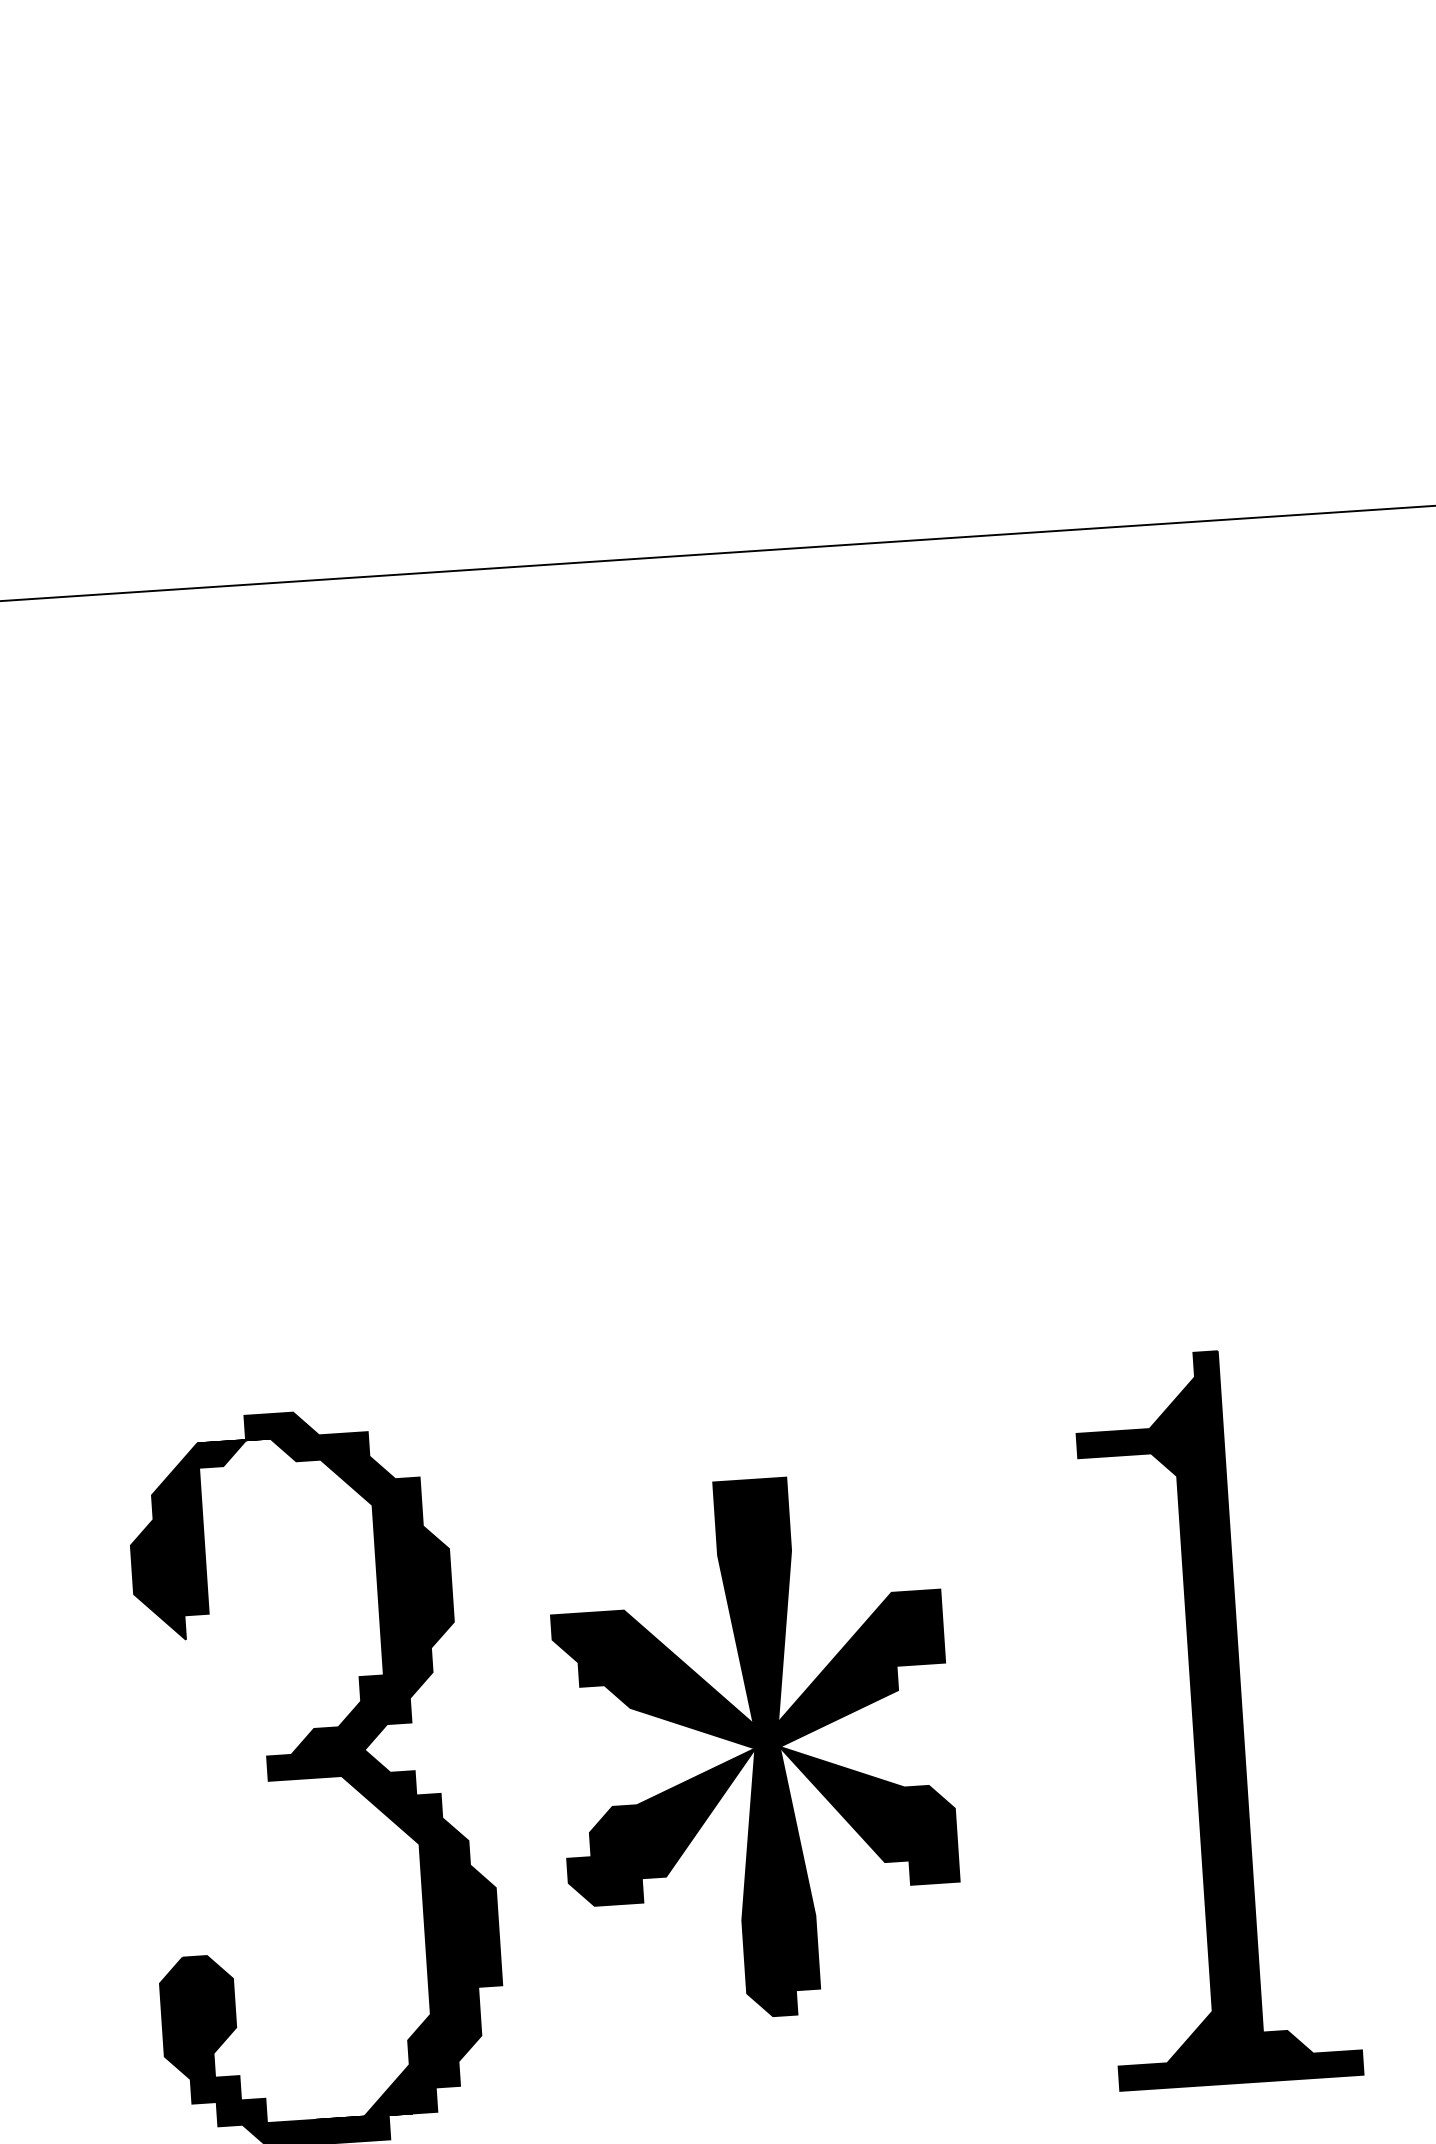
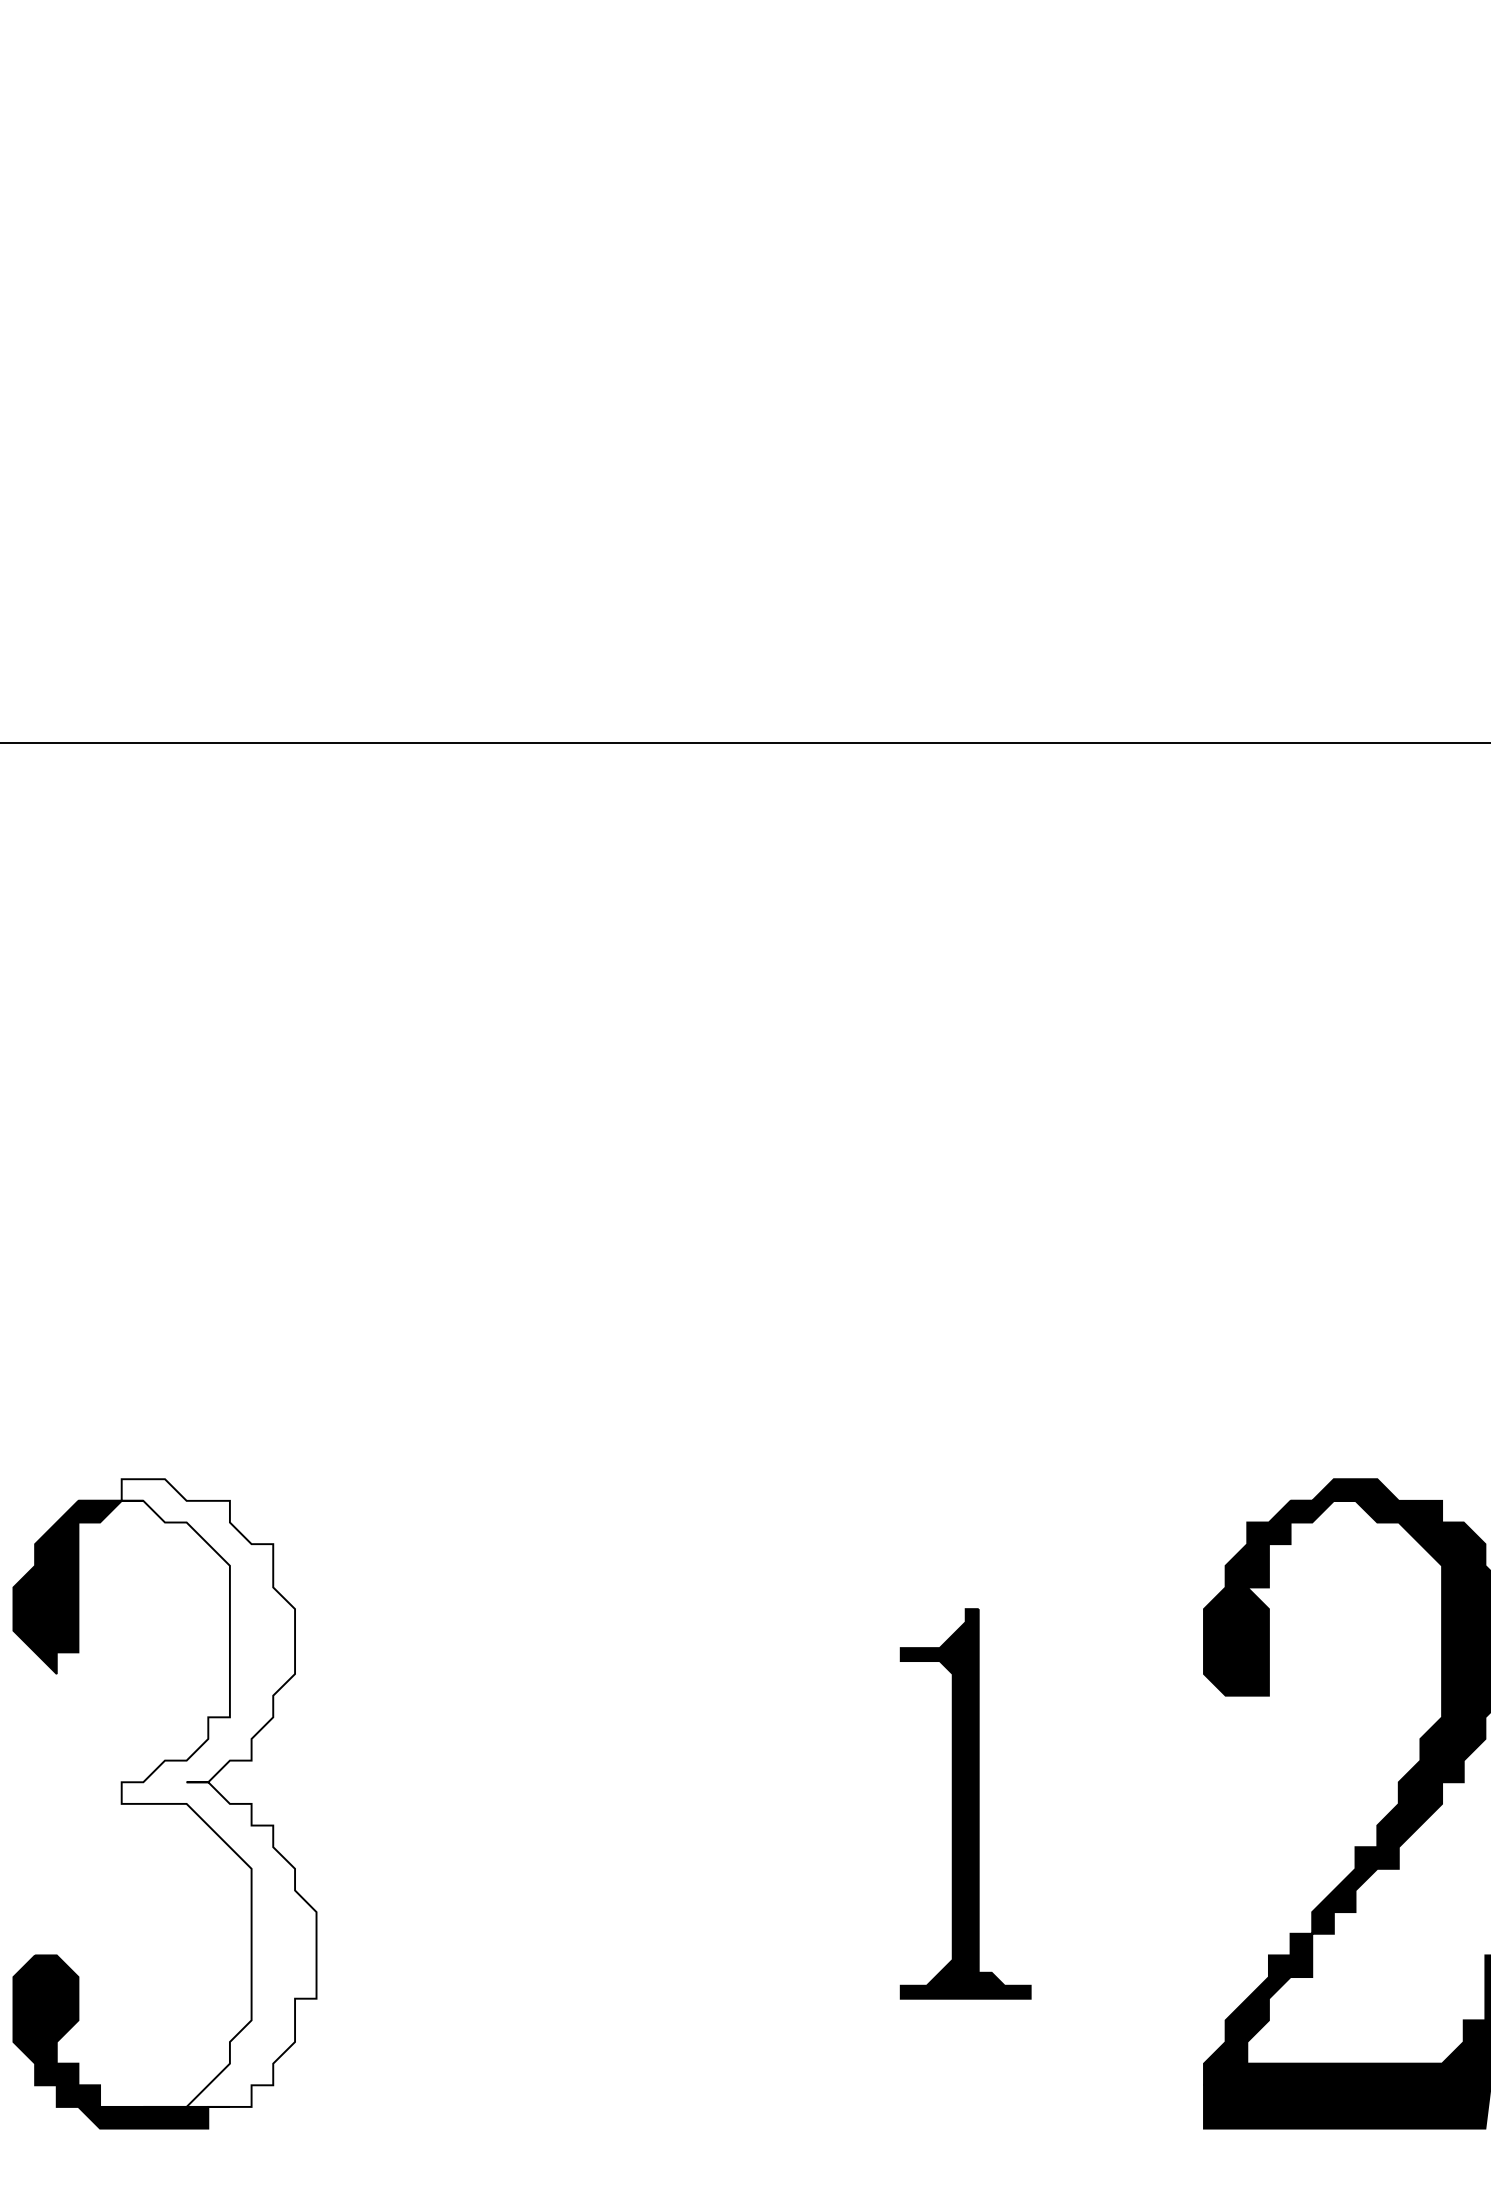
part: (1217, 1717) -> (965, 1803), size x0.6
part: (755, 1748) -> (554, 1803), removed
fill: (353, 1762) -> (197, 1792), removed

